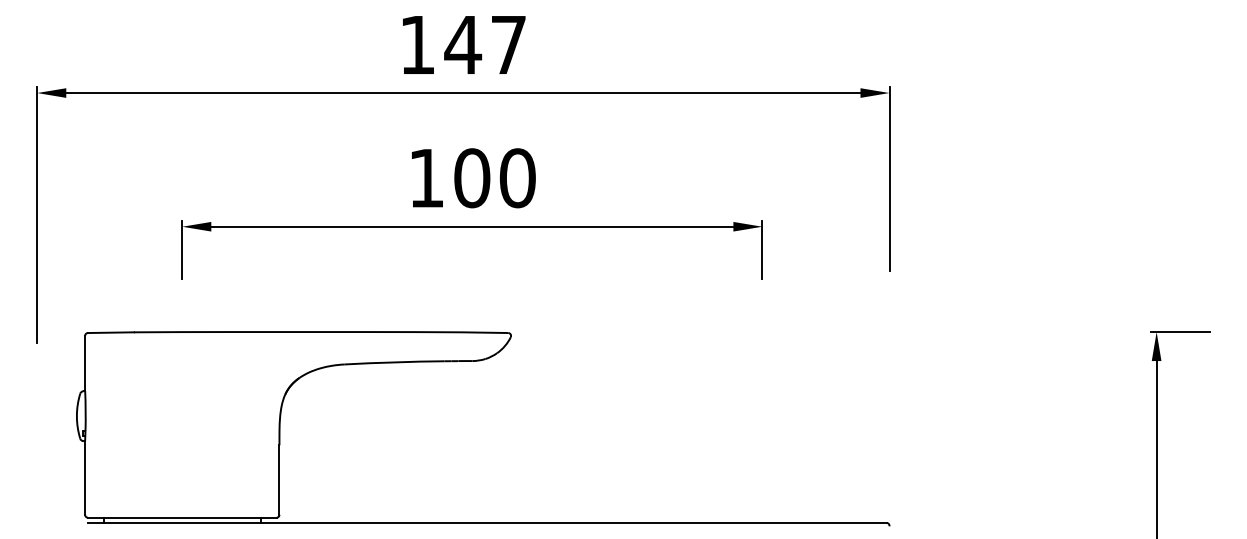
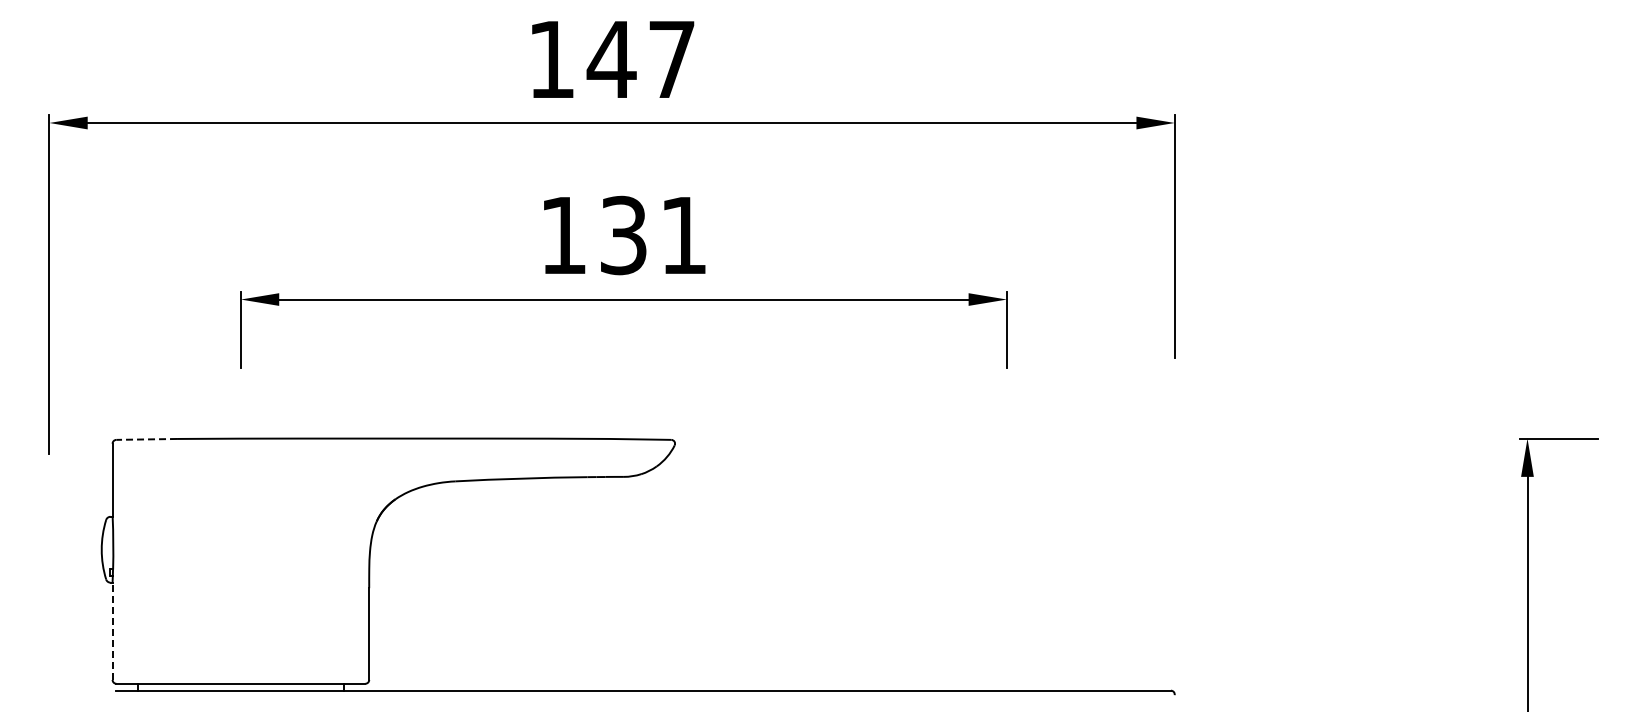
text: (494, 178) -> (653, 235), 100 -> 131
line: (110, 332) -> (146, 439), solid -> dashed
line: (85, 478) -> (112, 631), solid -> dashed

